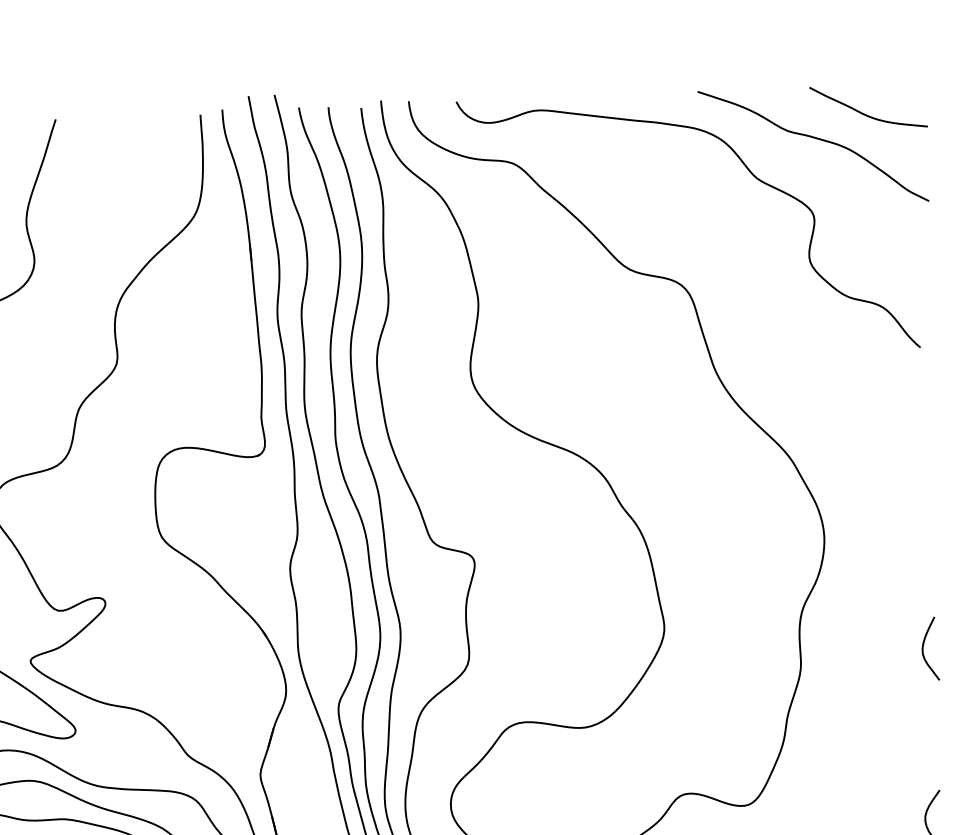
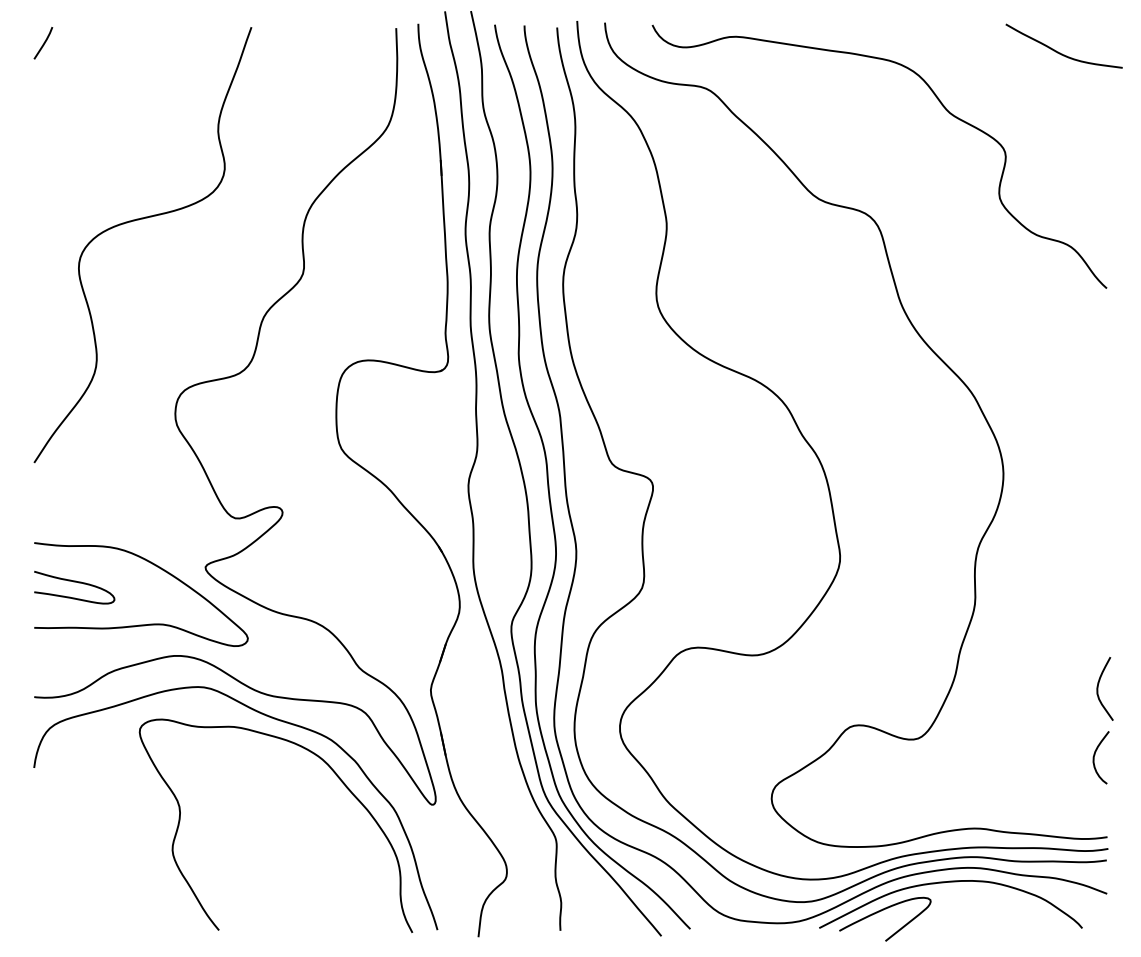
curve: (816, 139) -> (1010, 76), removed
curve: (923, 648) -> (1098, 688), moved

